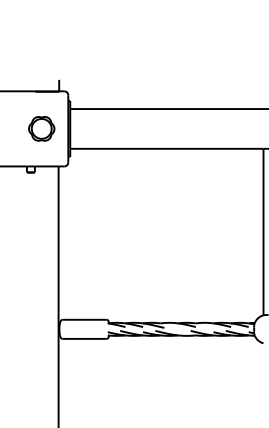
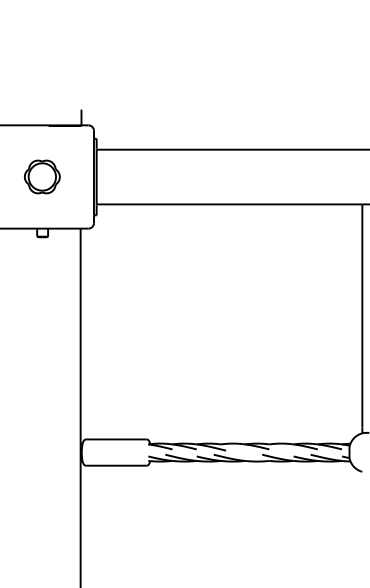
part: (41, 128) -> (42, 176), moved

